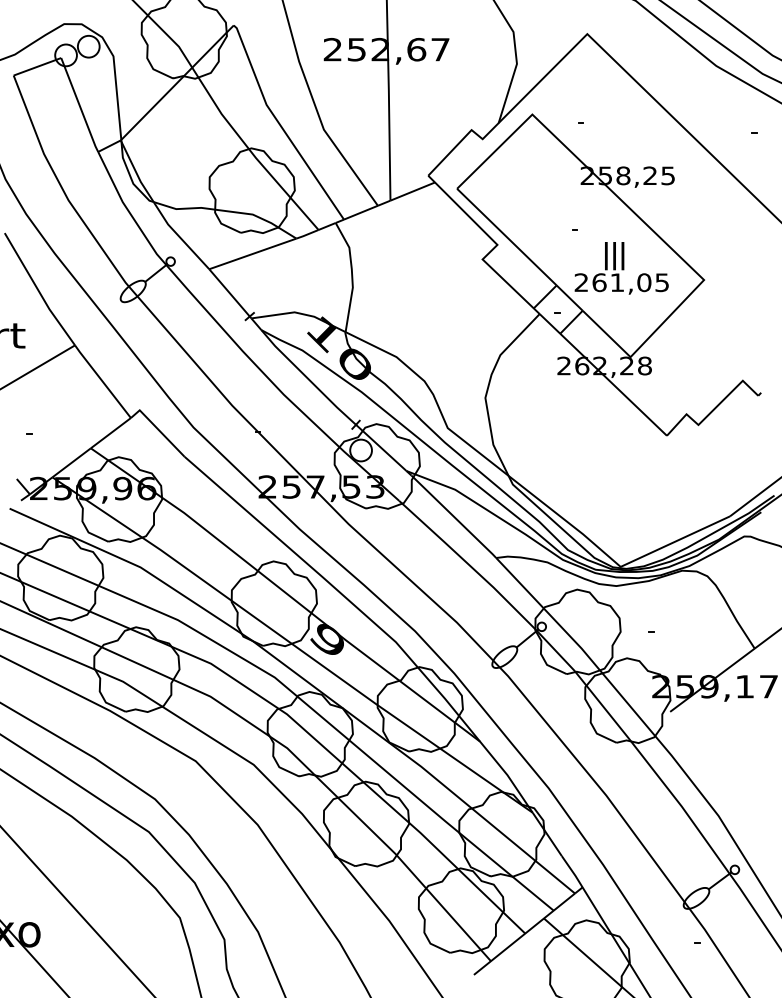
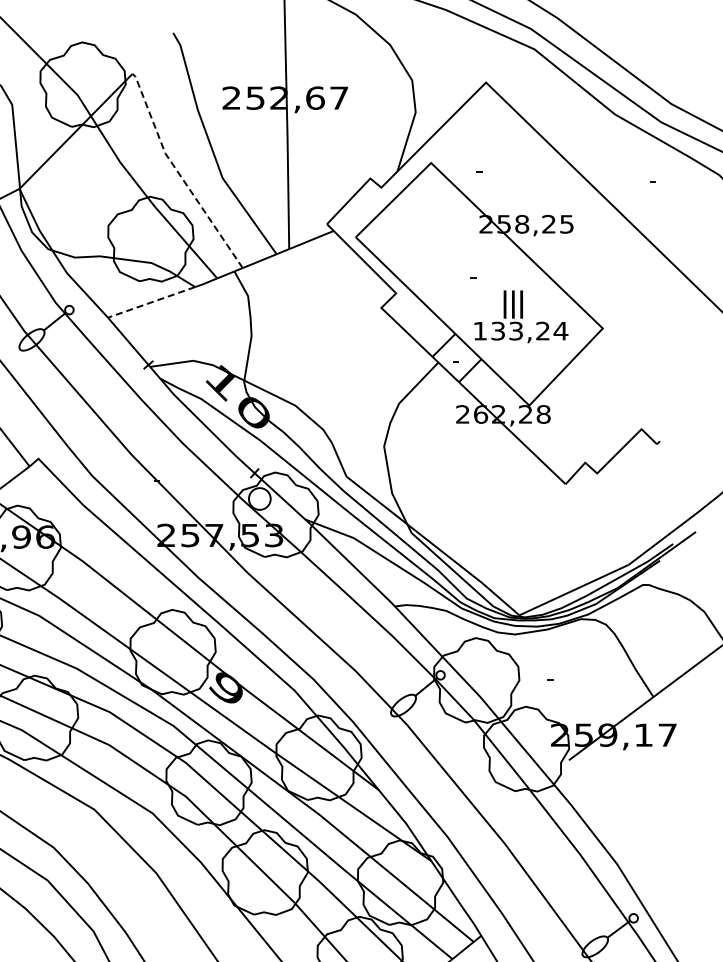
line: (279, 124) -> (178, 172), solid -> dashed
line: (252, 254) -> (151, 302), solid -> dashed
text: (621, 282) -> (520, 330), 261,05 -> 133,24

